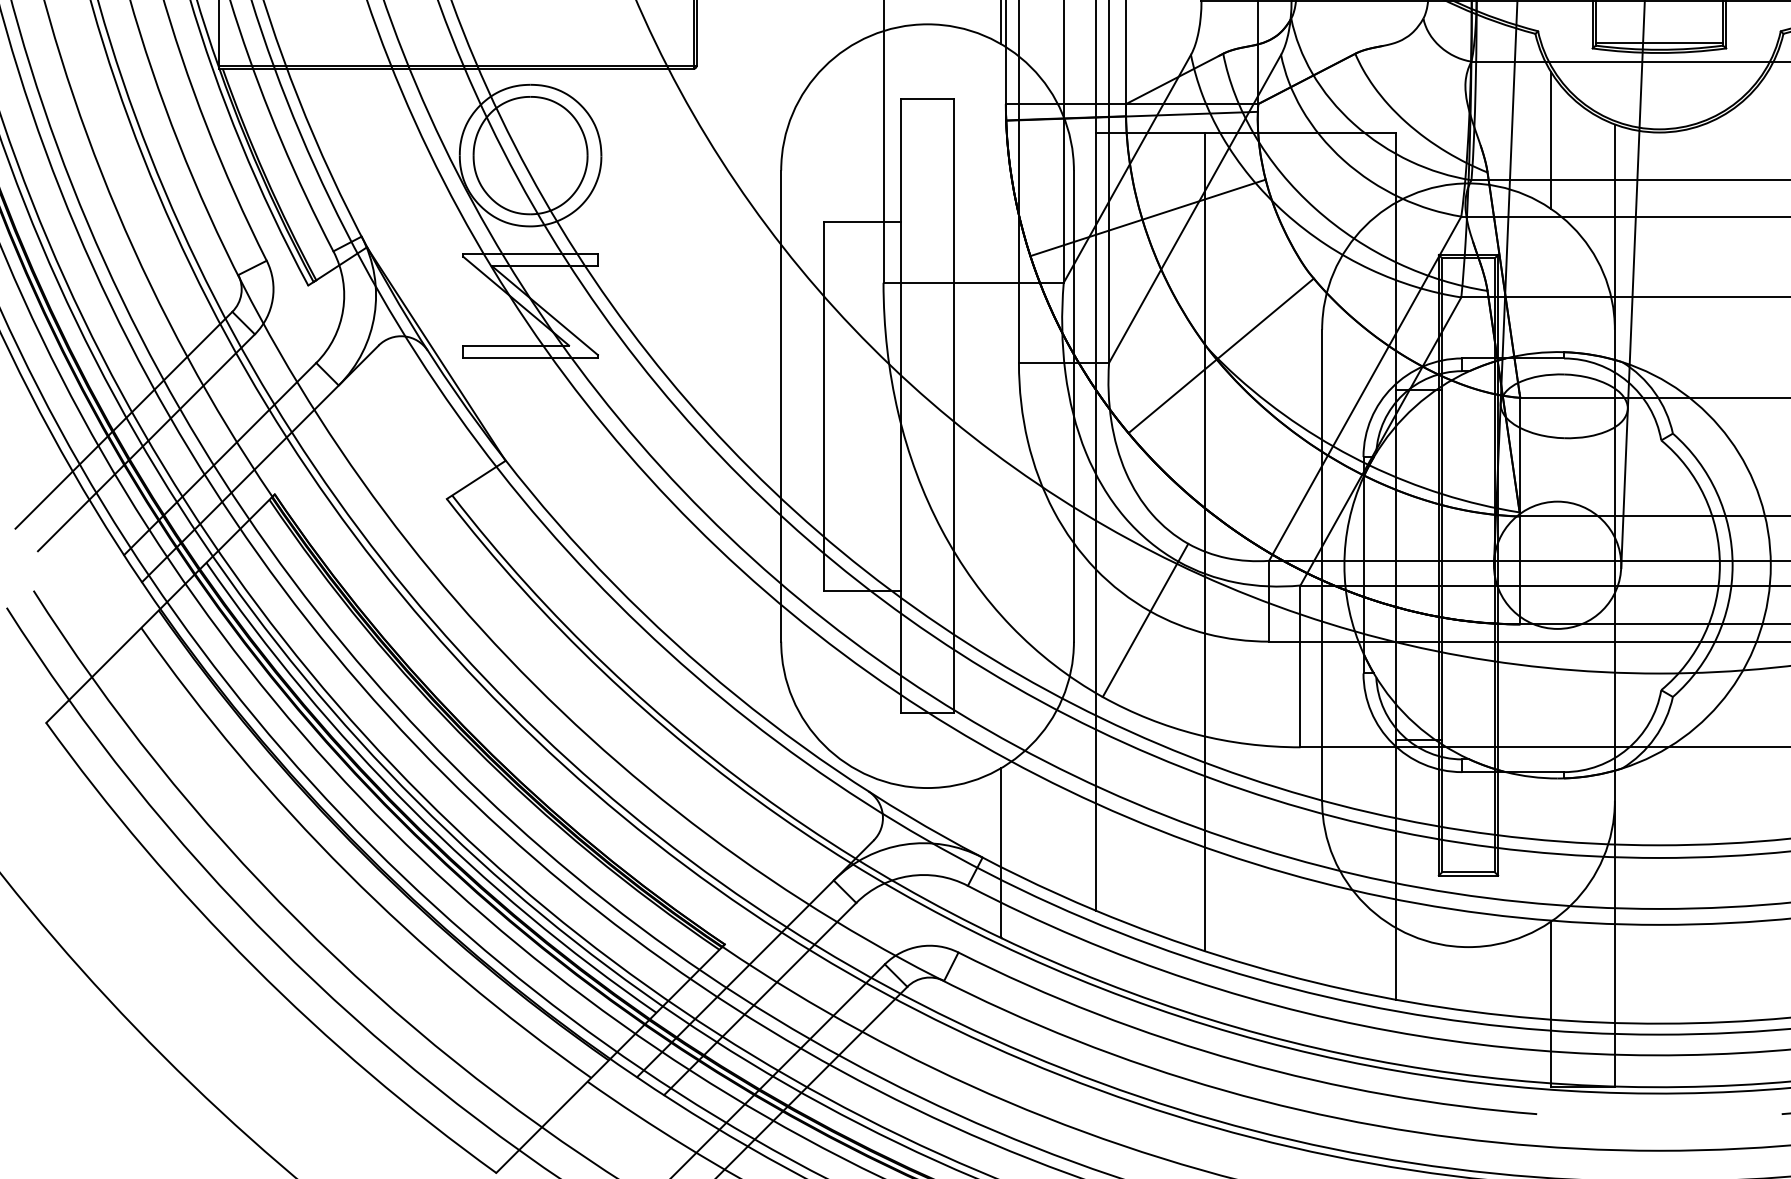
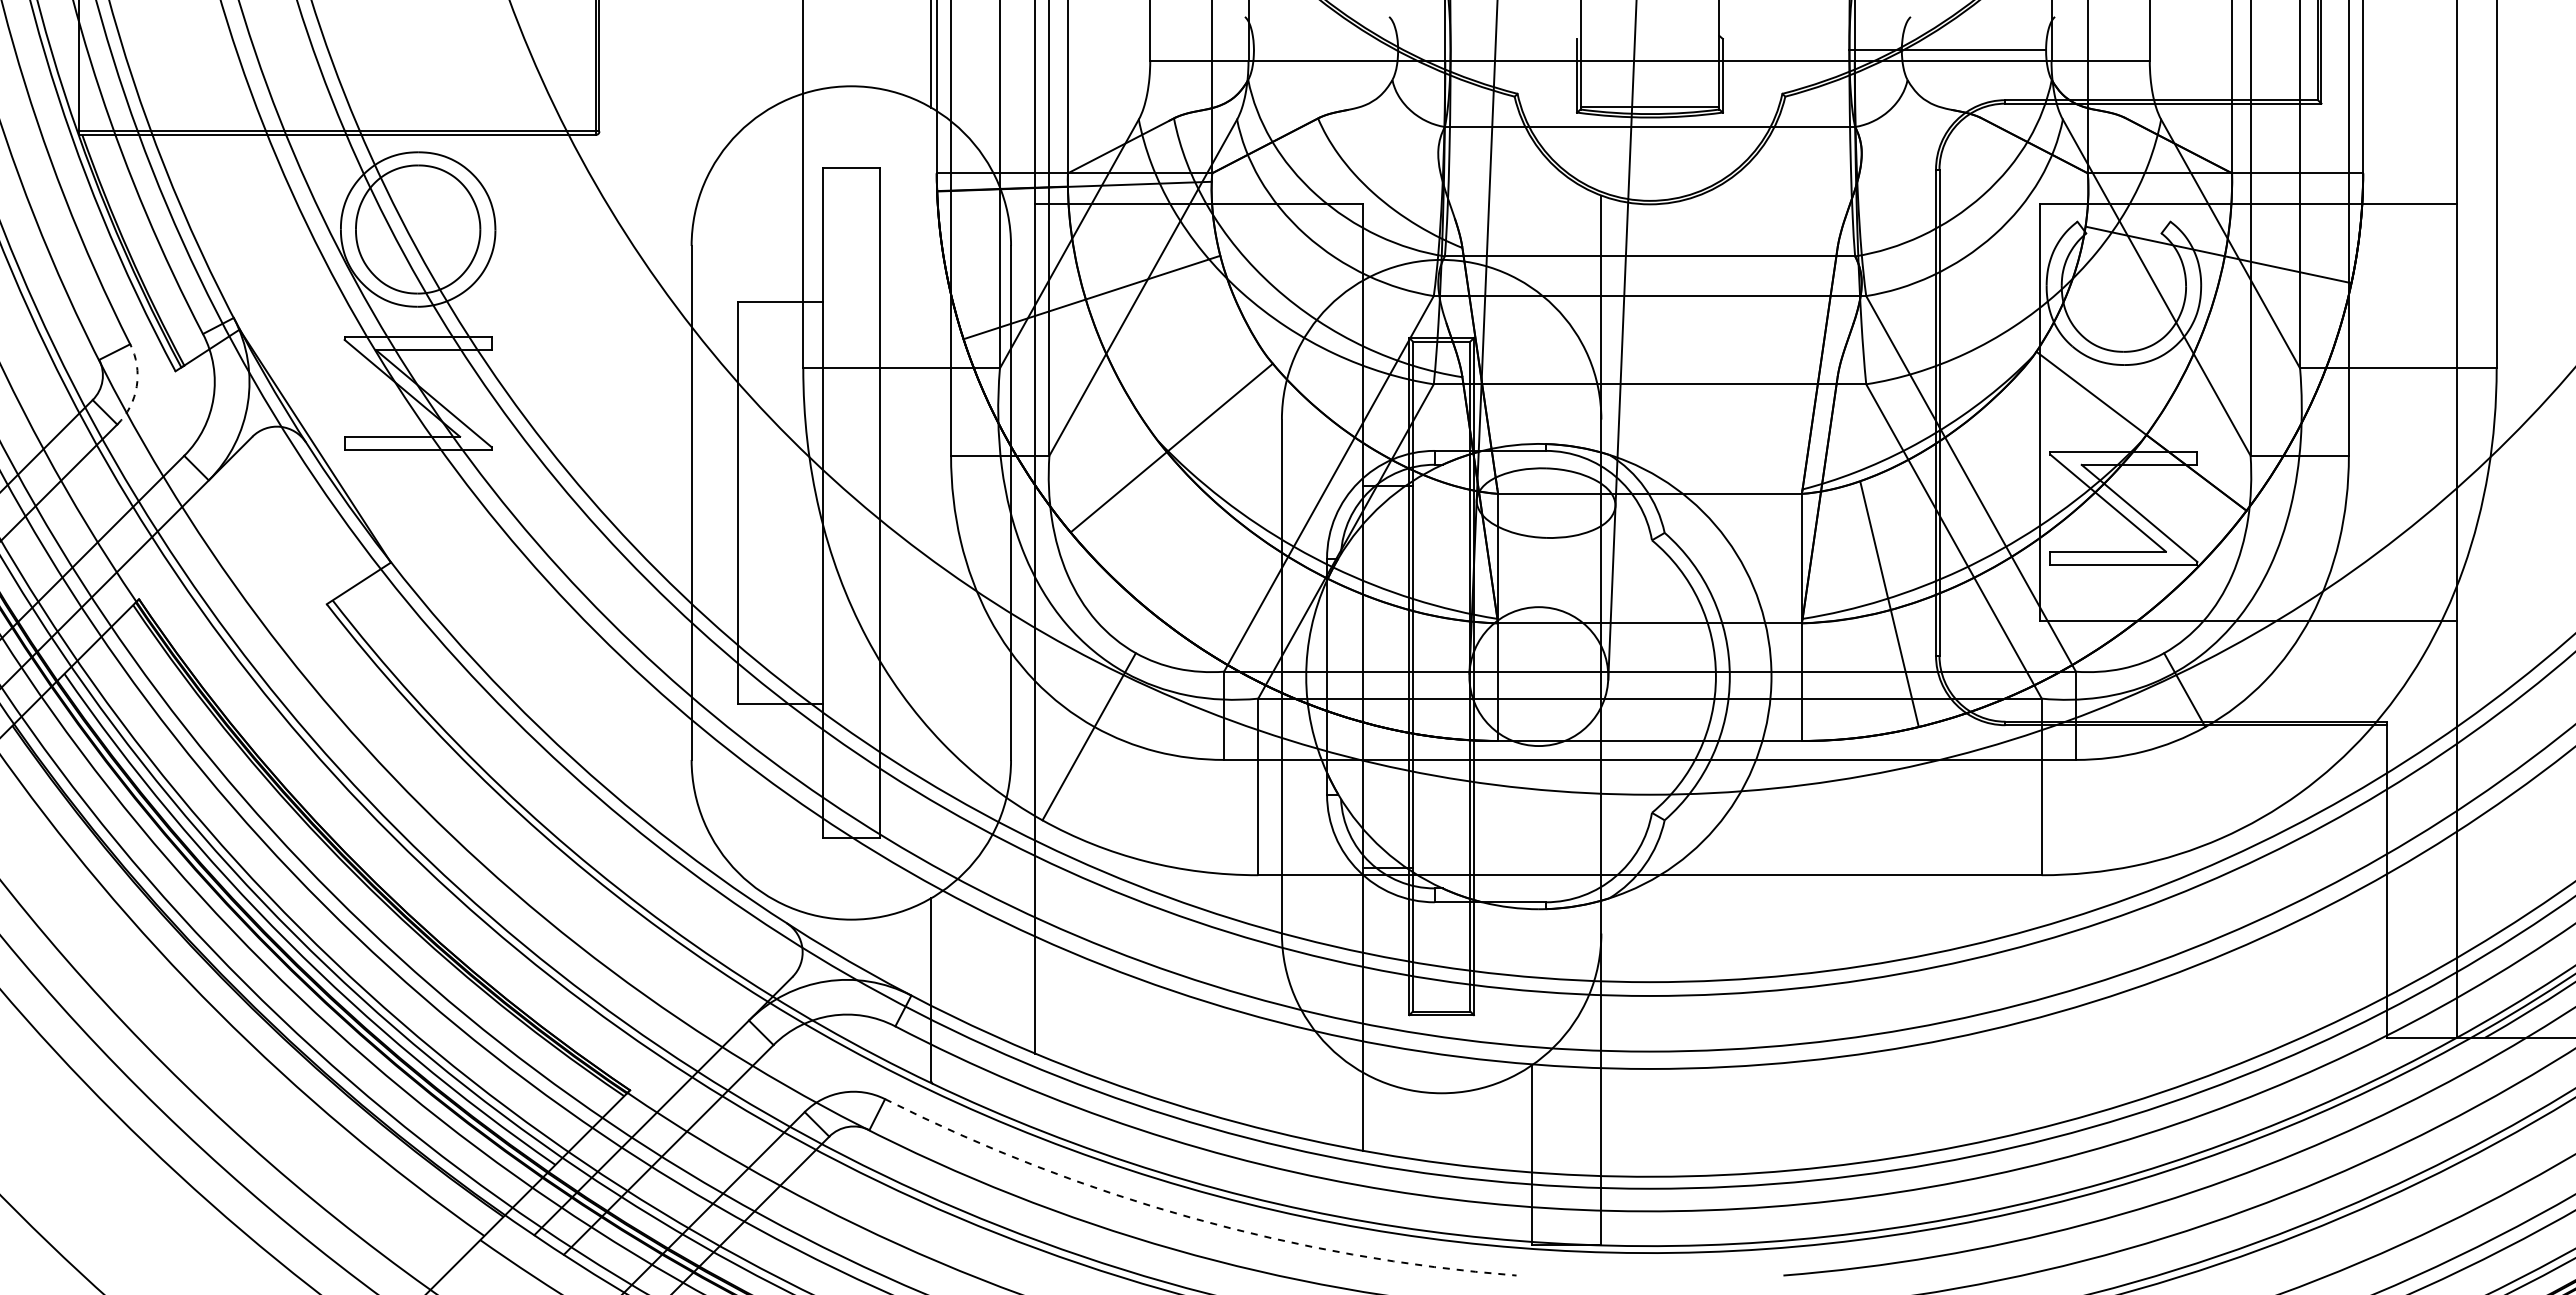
line: (1550, 139) -> (1531, 212), removed
arc: (272, 299) -> (136, 386), solid -> dashed
line: (1205, 541) -> (1154, 650), removed
arc: (1240, 1061) -> (1192, 1218), solid -> dashed

